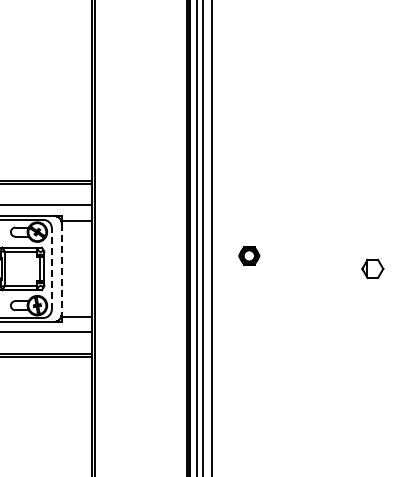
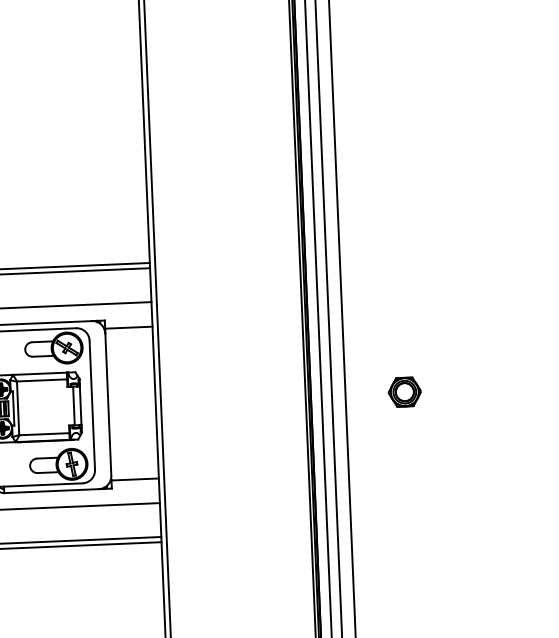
part: (249, 255) -> (405, 391), moved
line: (51, 268) -> (91, 404), dashed -> solid
line: (61, 268) -> (107, 403), dashed -> solid

